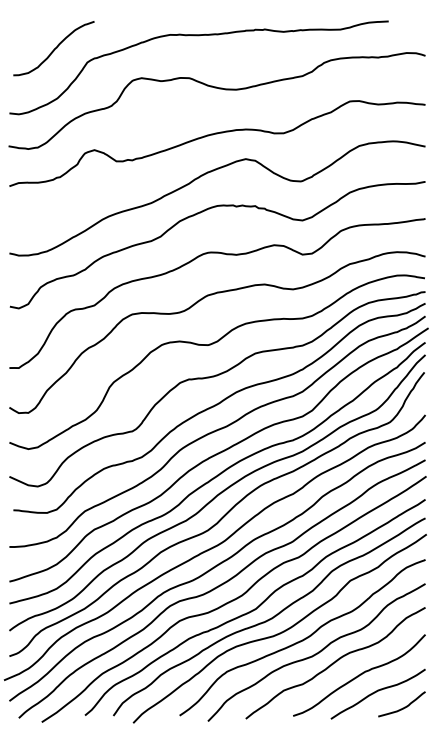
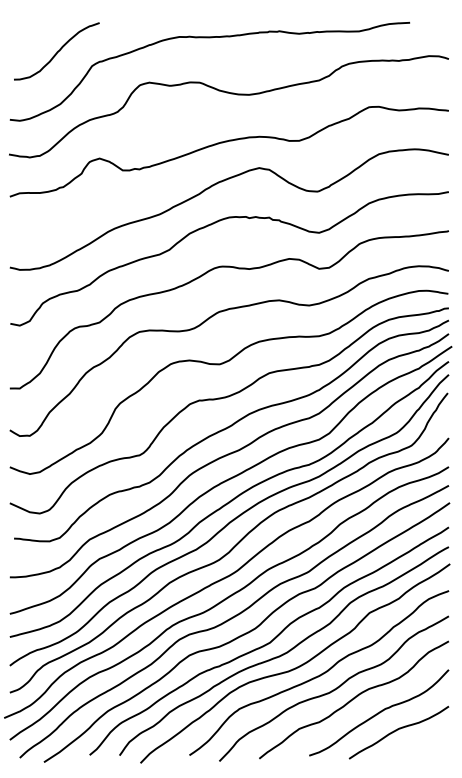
curve: (403, 707) -> (425, 746), removed

